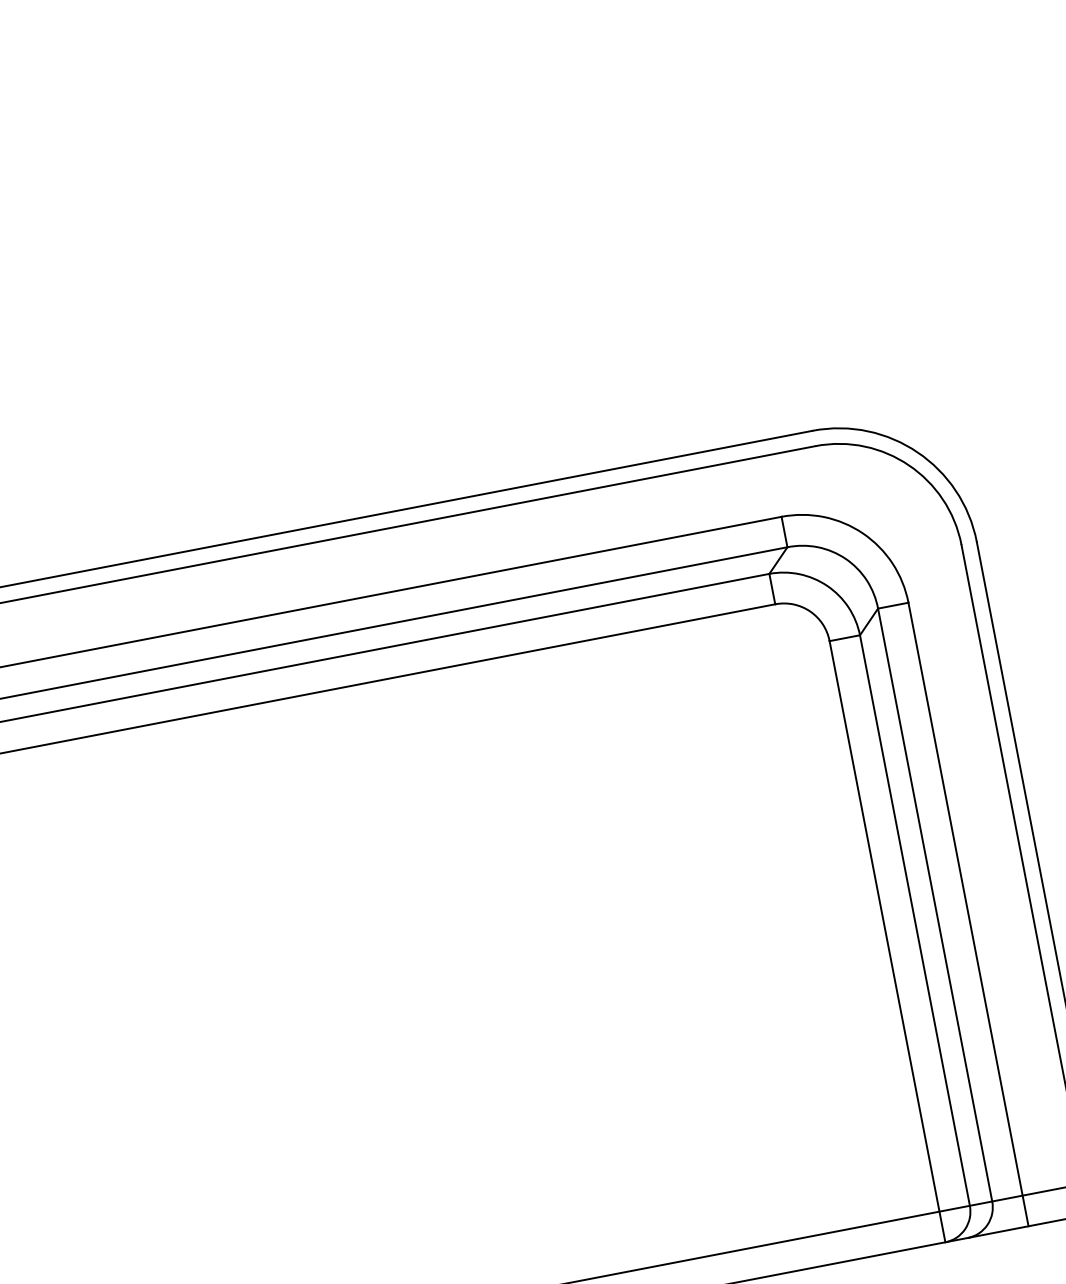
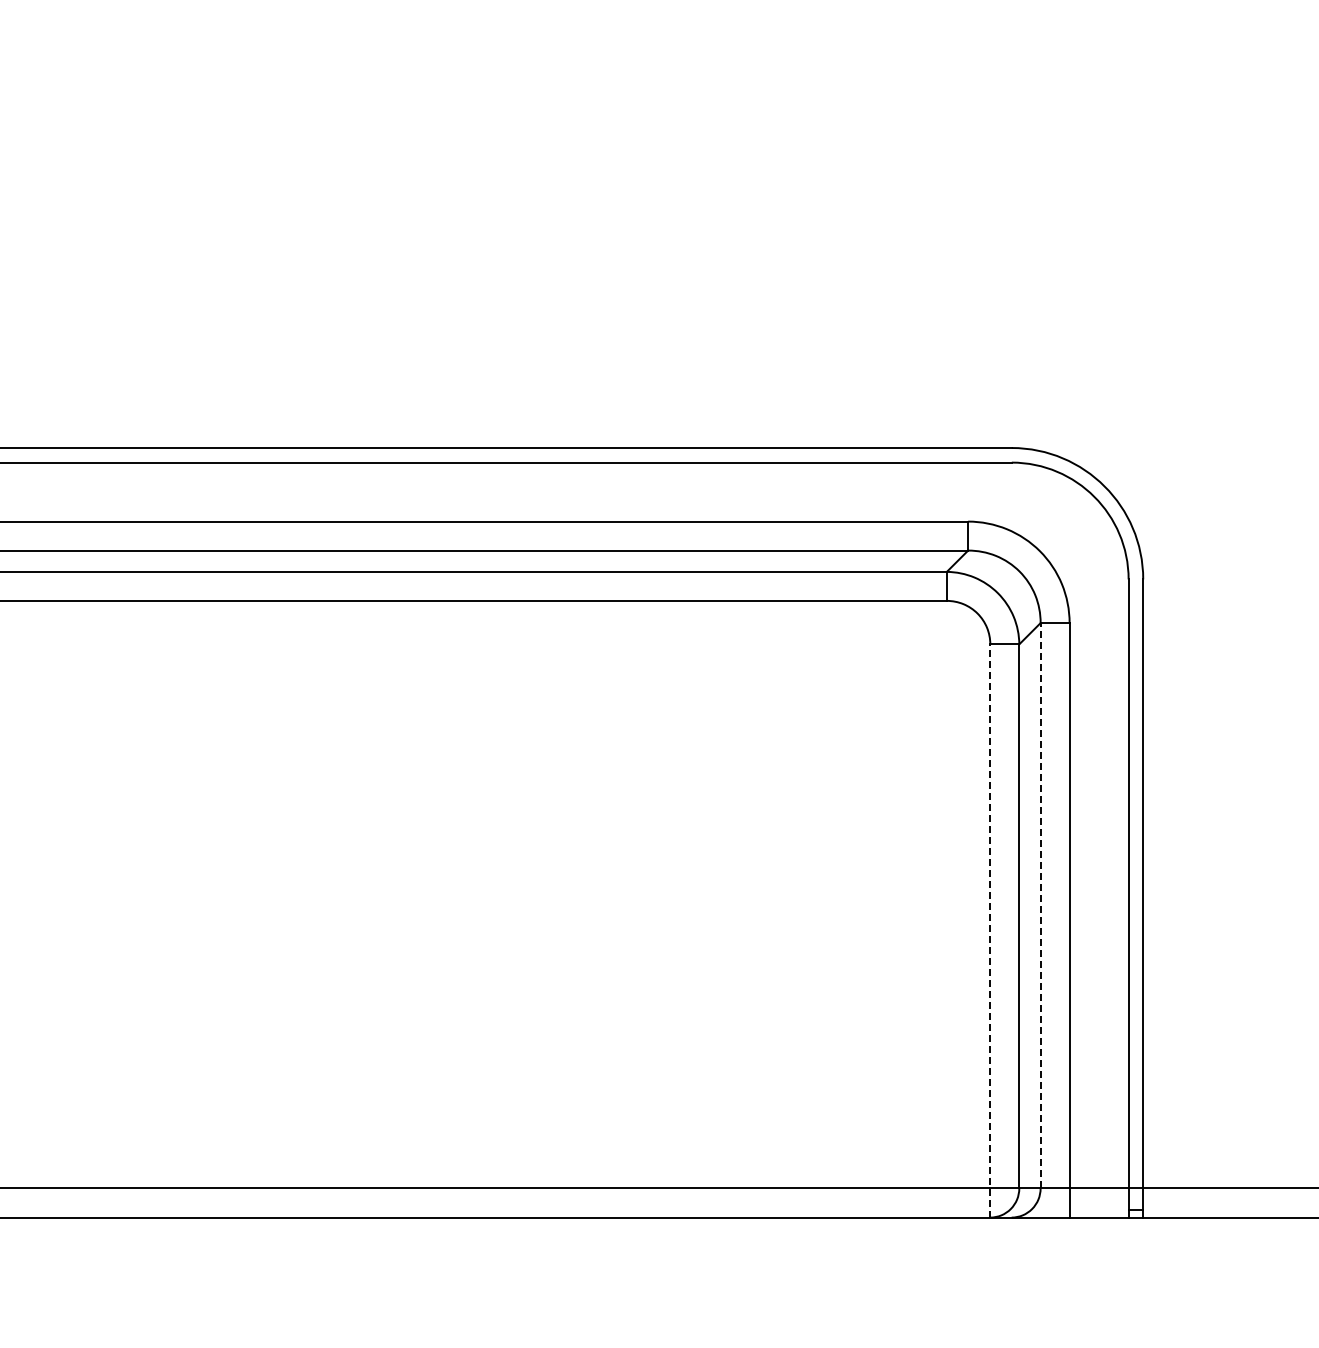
line: (934, 904) -> (1040, 905), solid -> dashed
line: (887, 942) -> (990, 931), solid -> dashed

